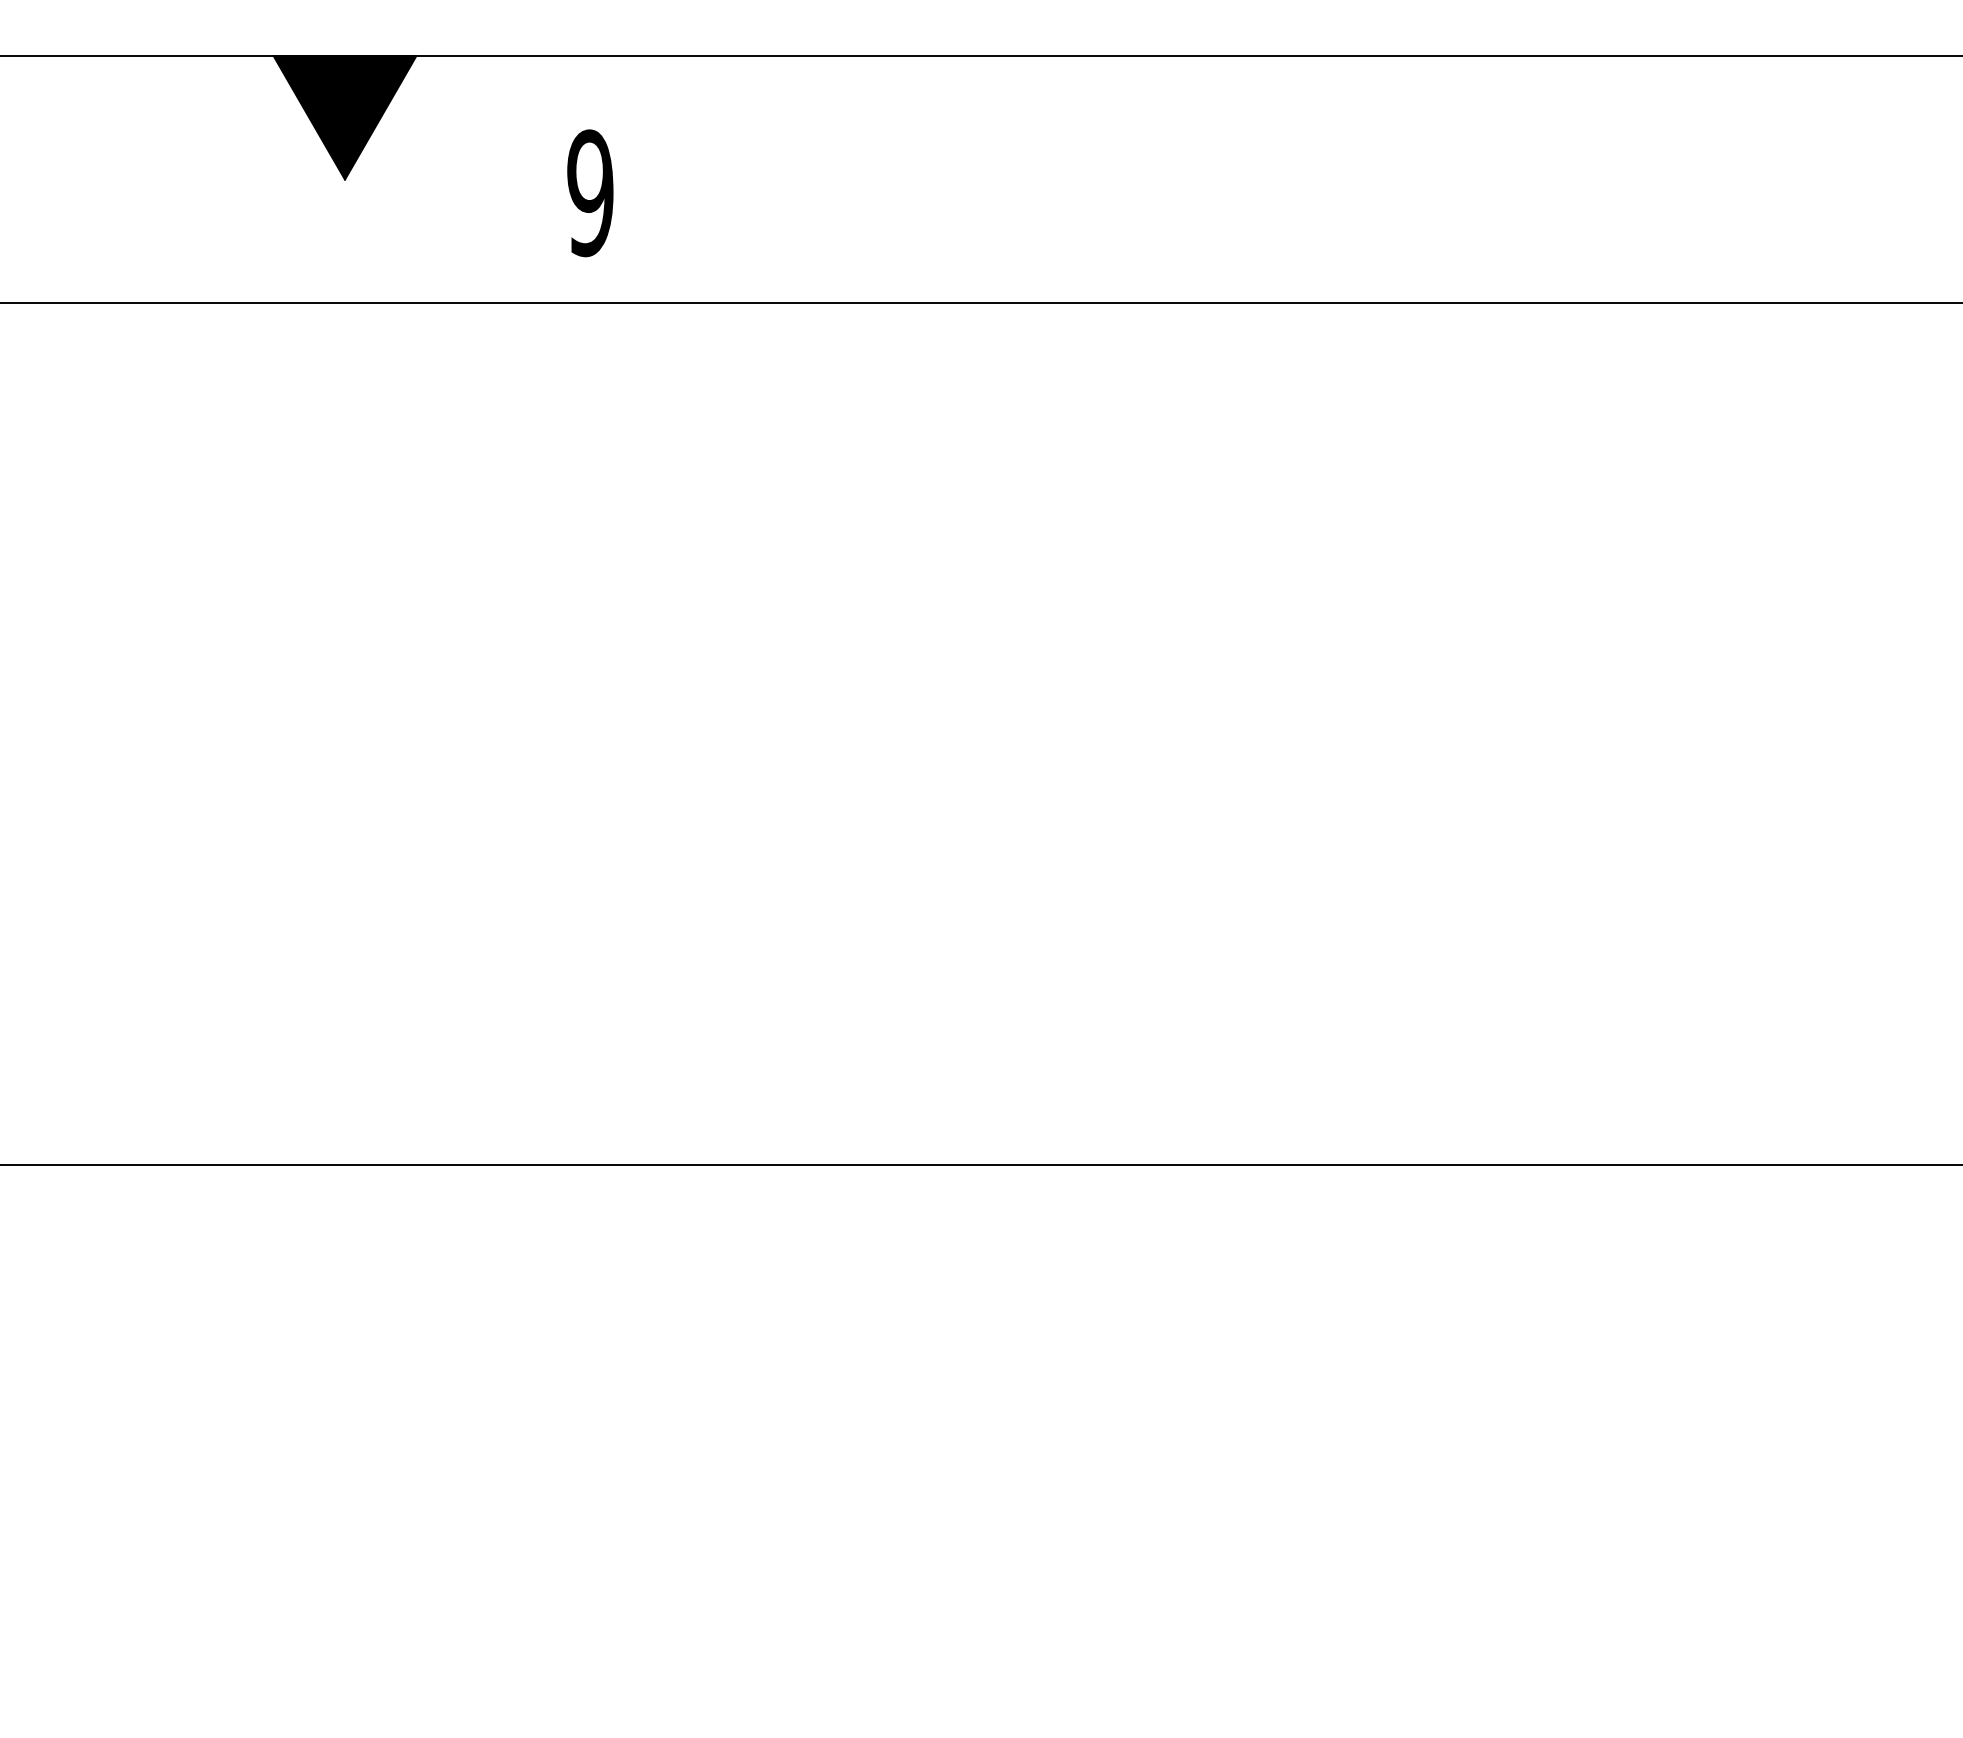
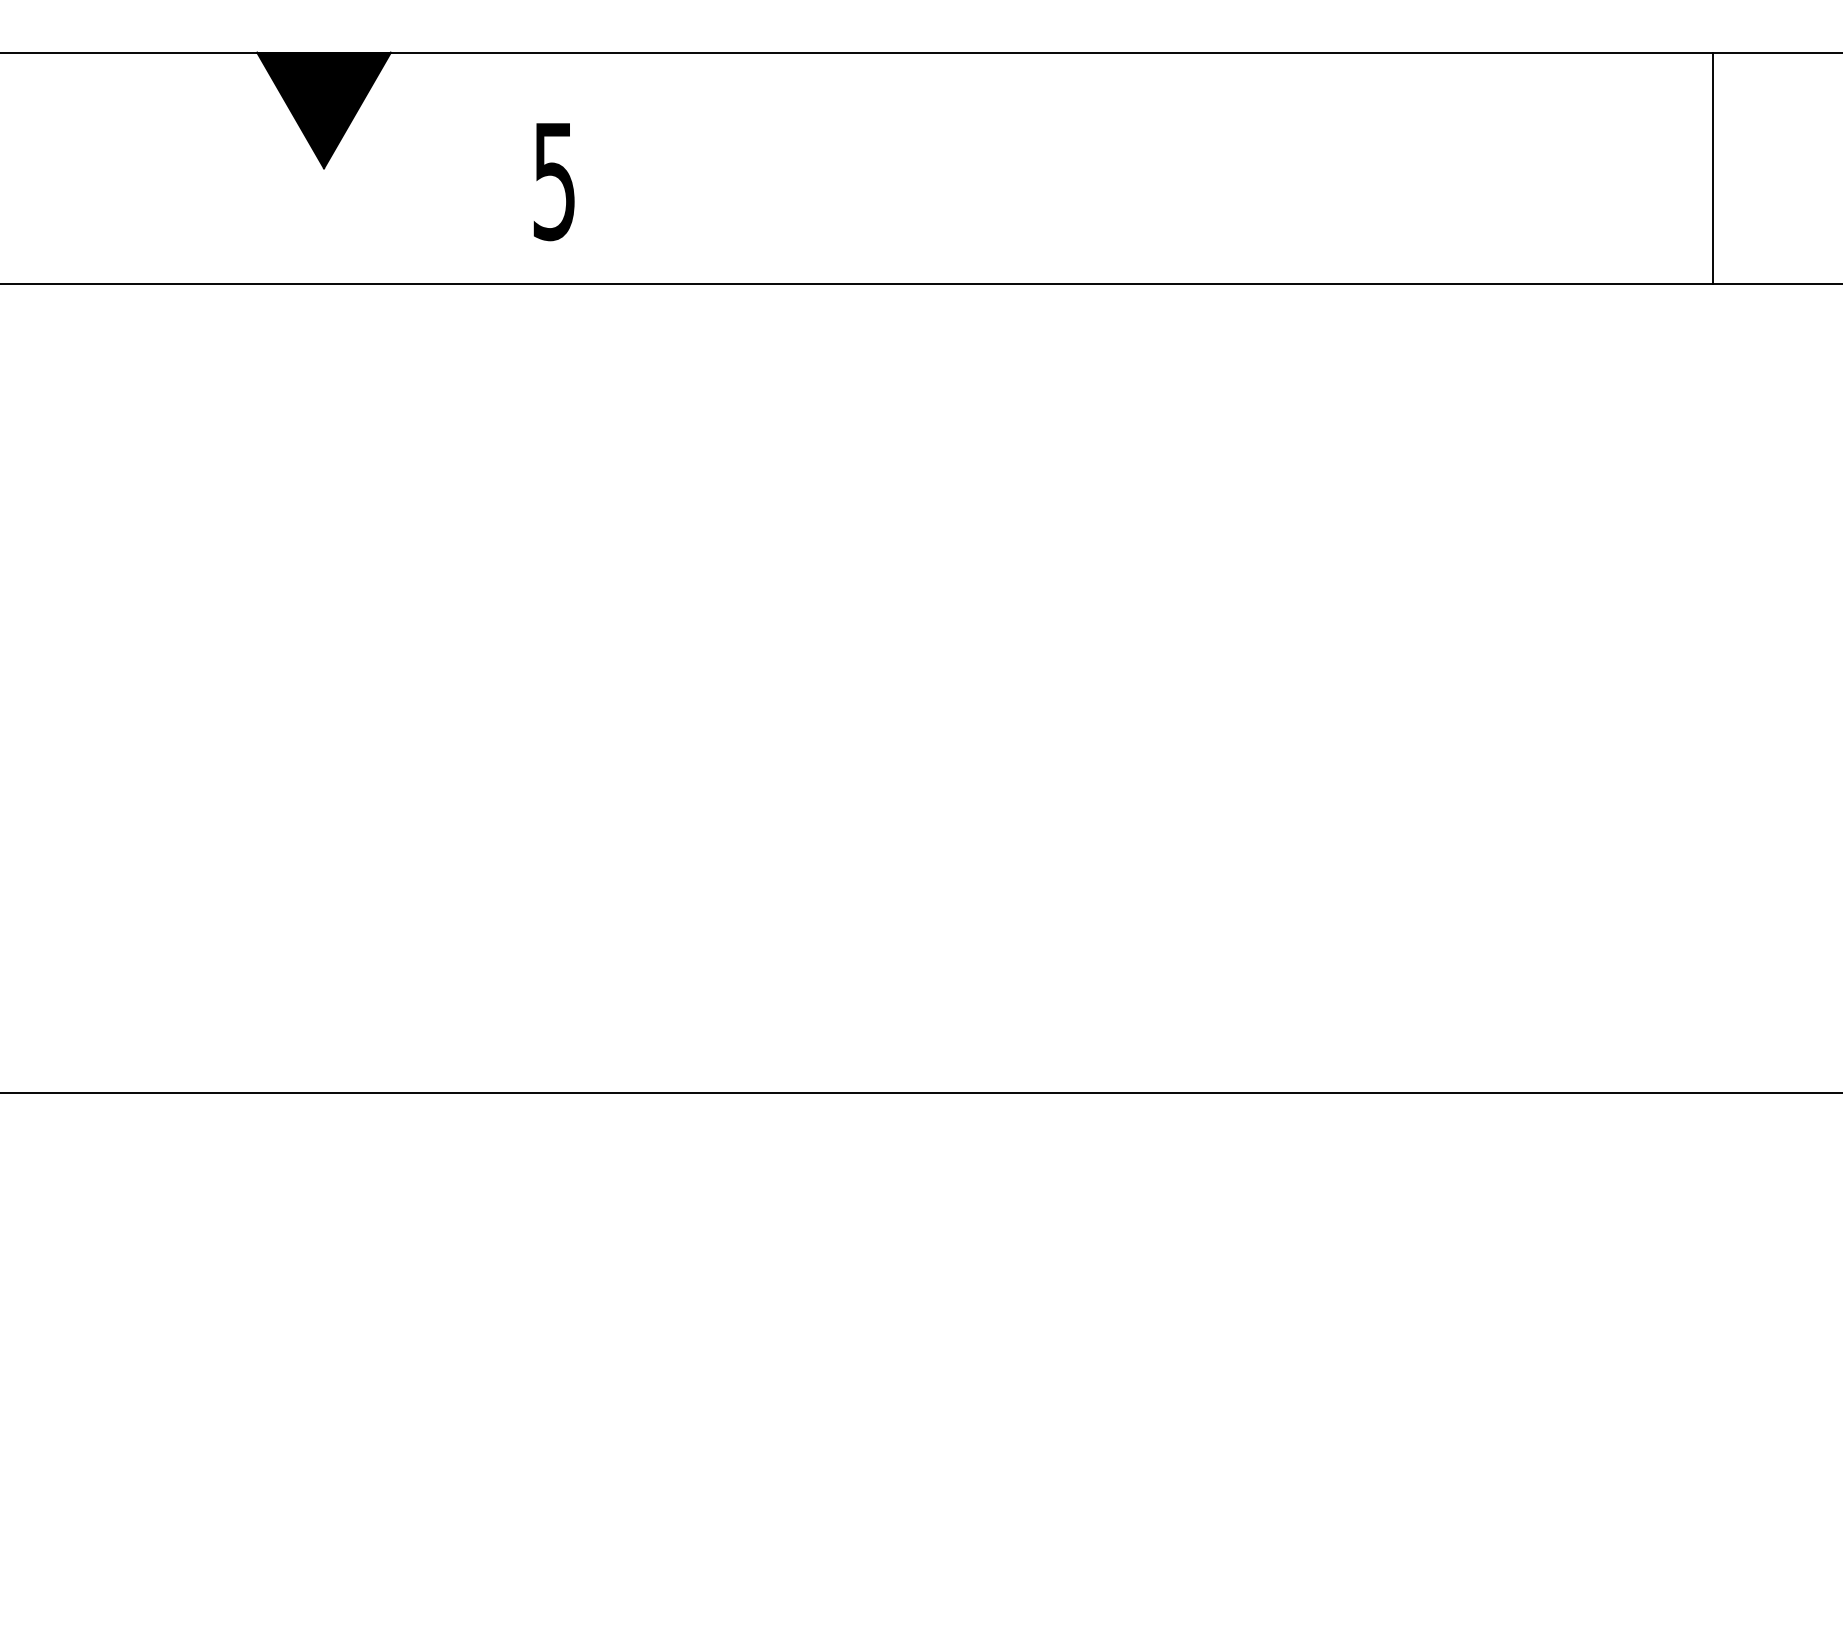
line: (1824, 179) -> (1712, 168), added
text: (590, 193) -> (554, 181), 9 -> 5

